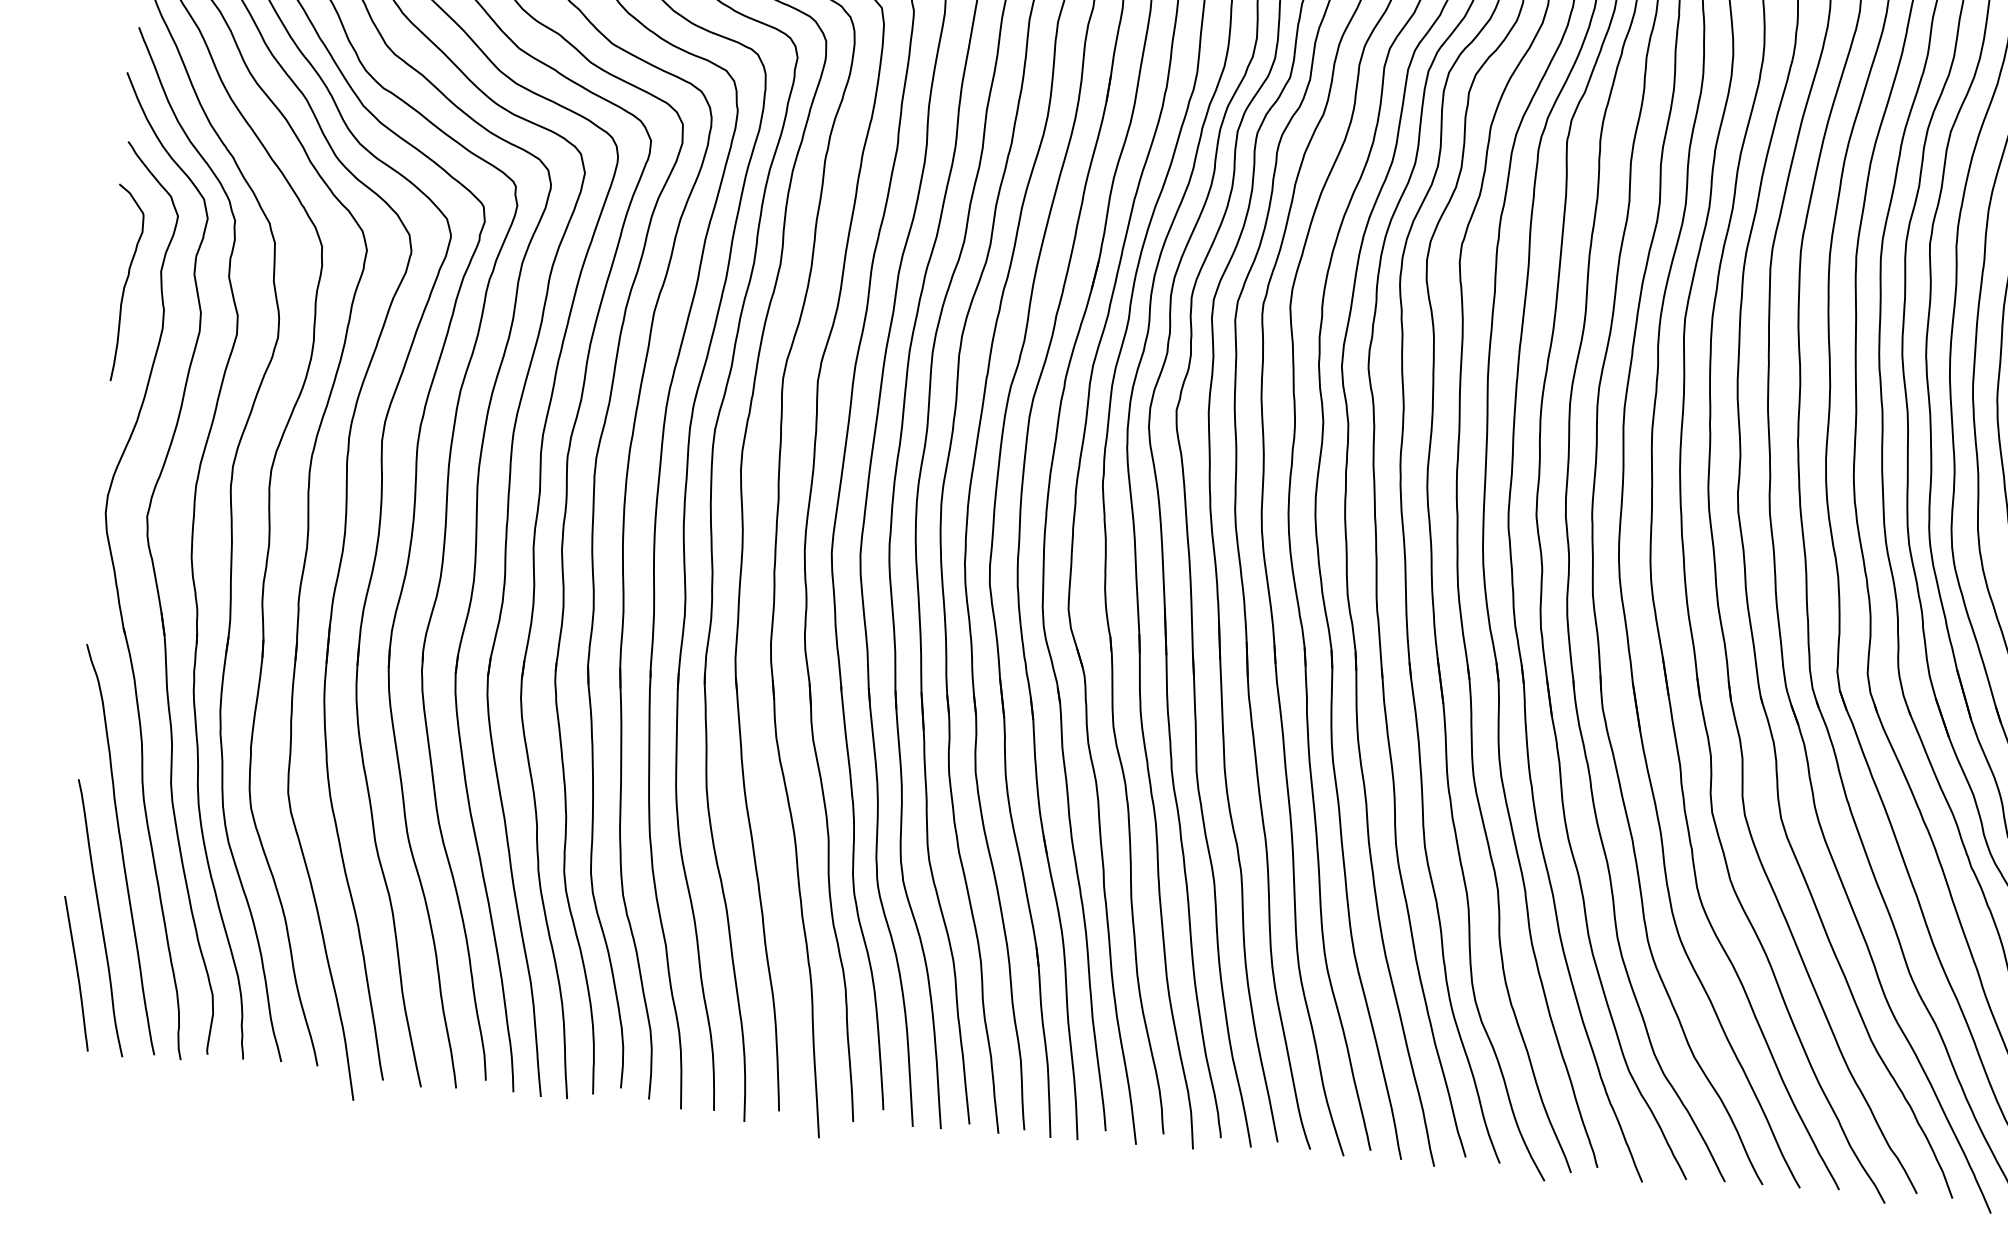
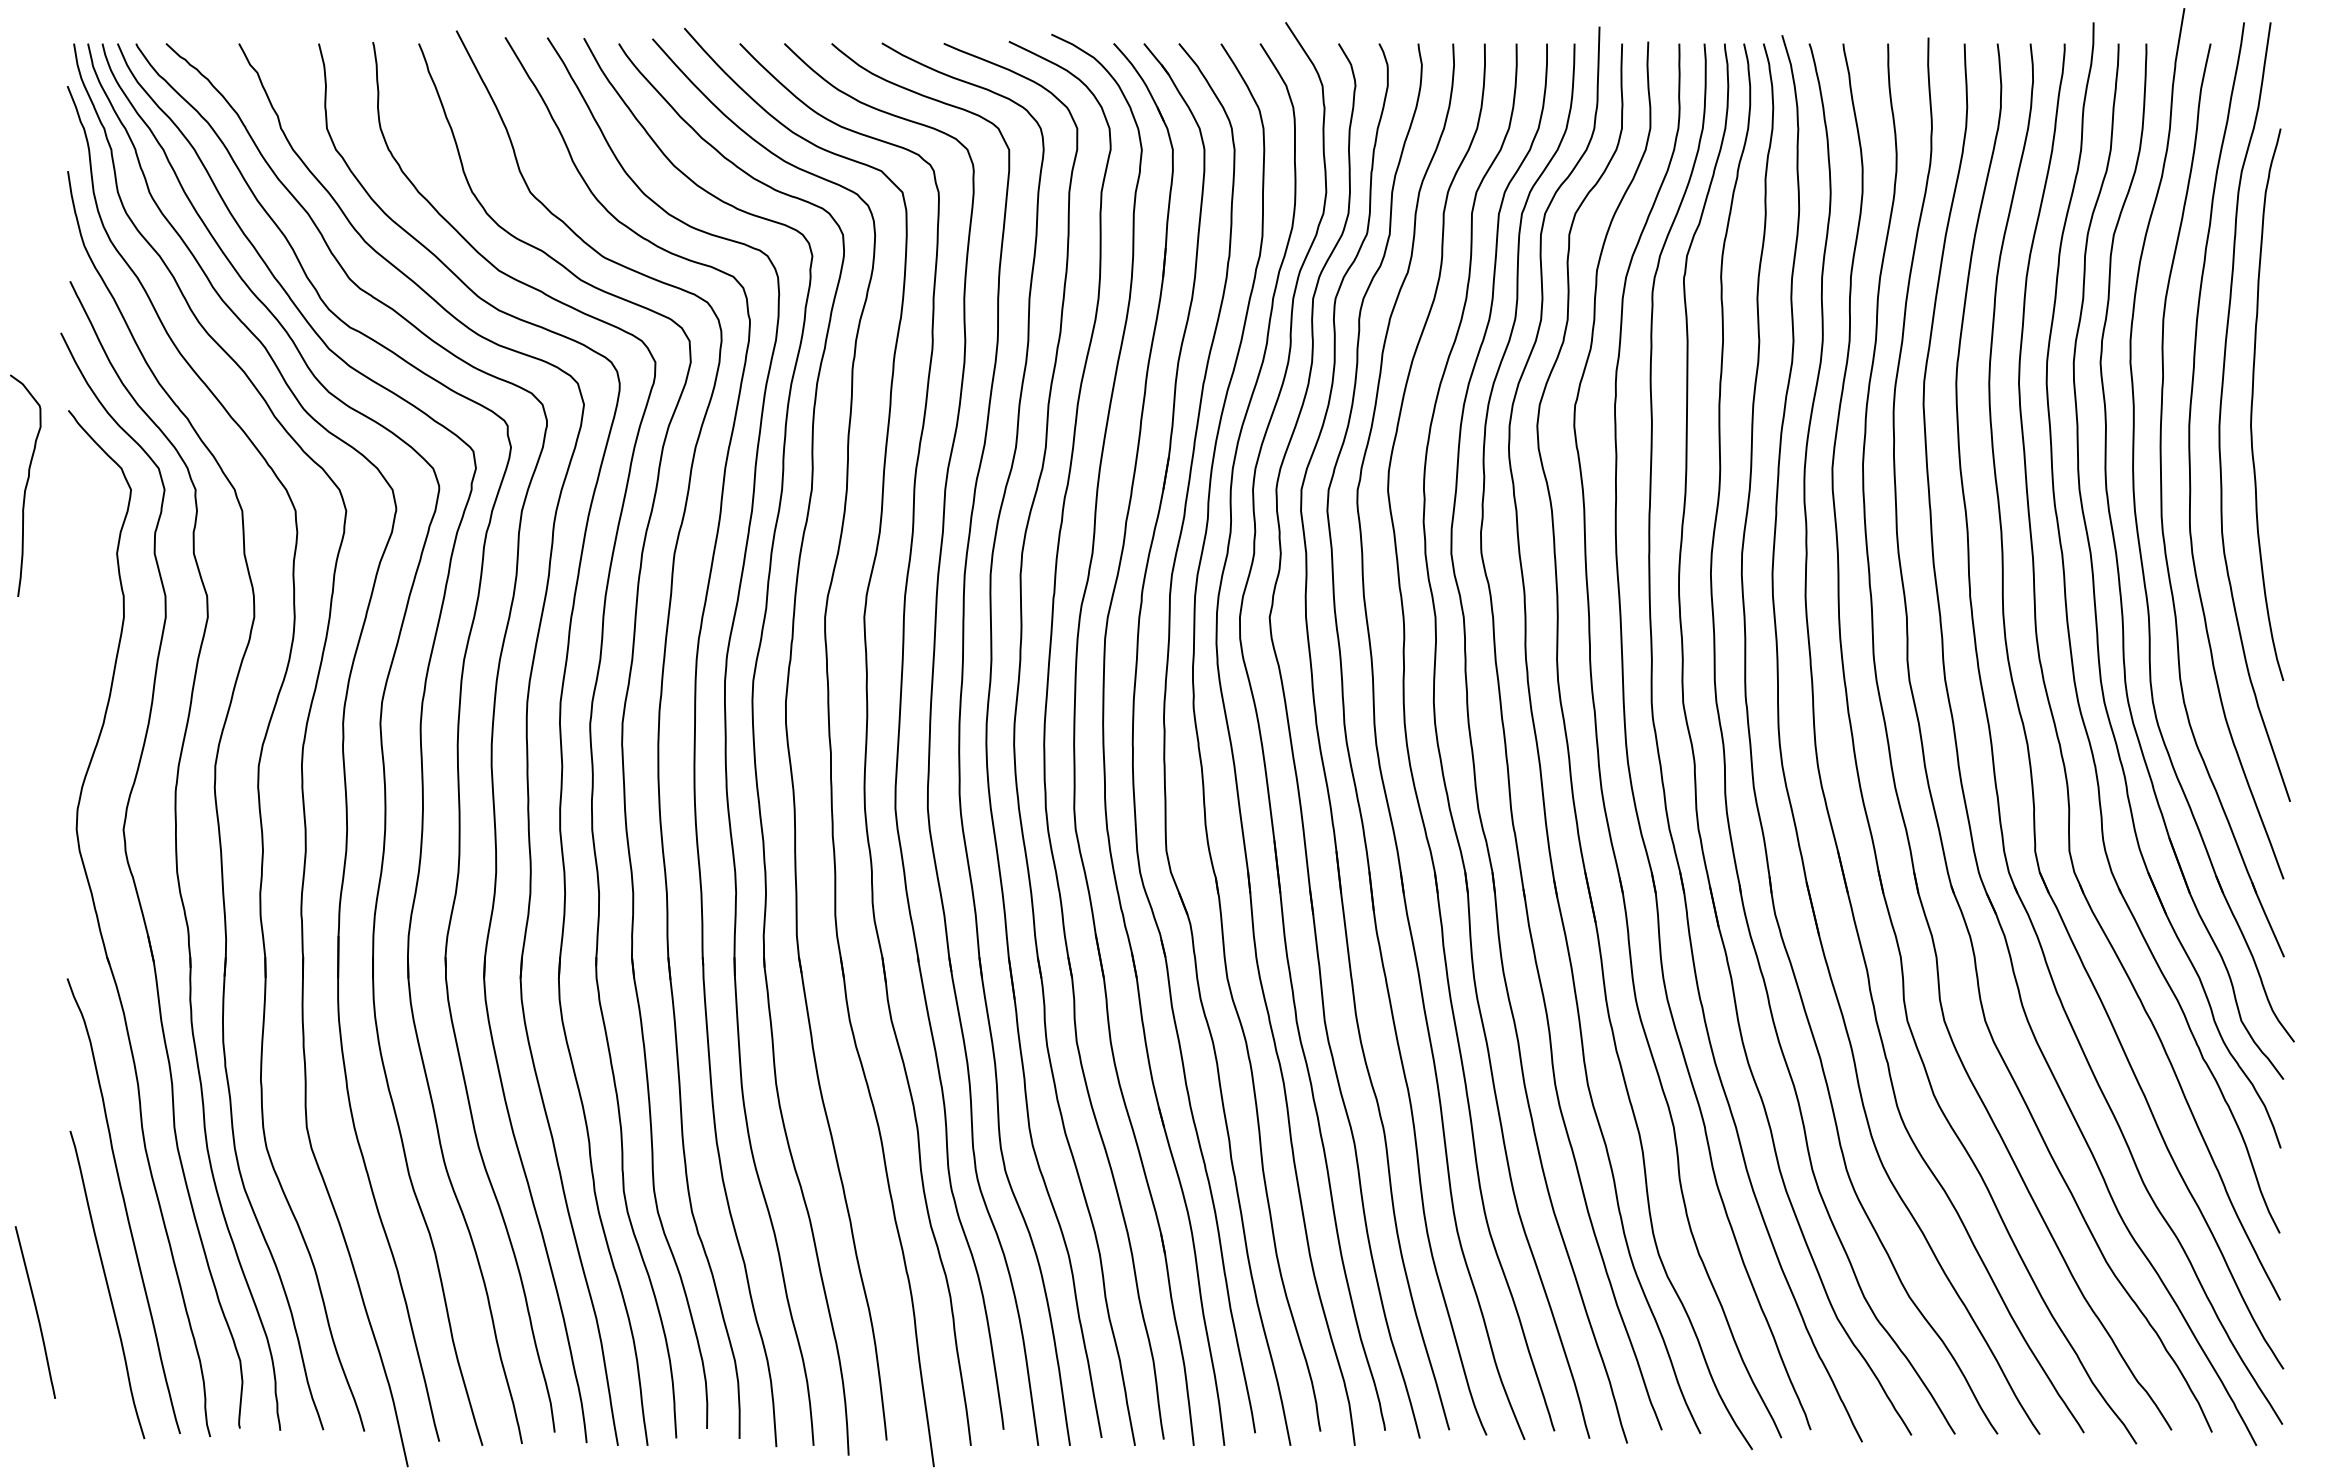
curve: (124, 282) -> (25, 485), moved
curve: (76, 972) -> (35, 1311), moved

